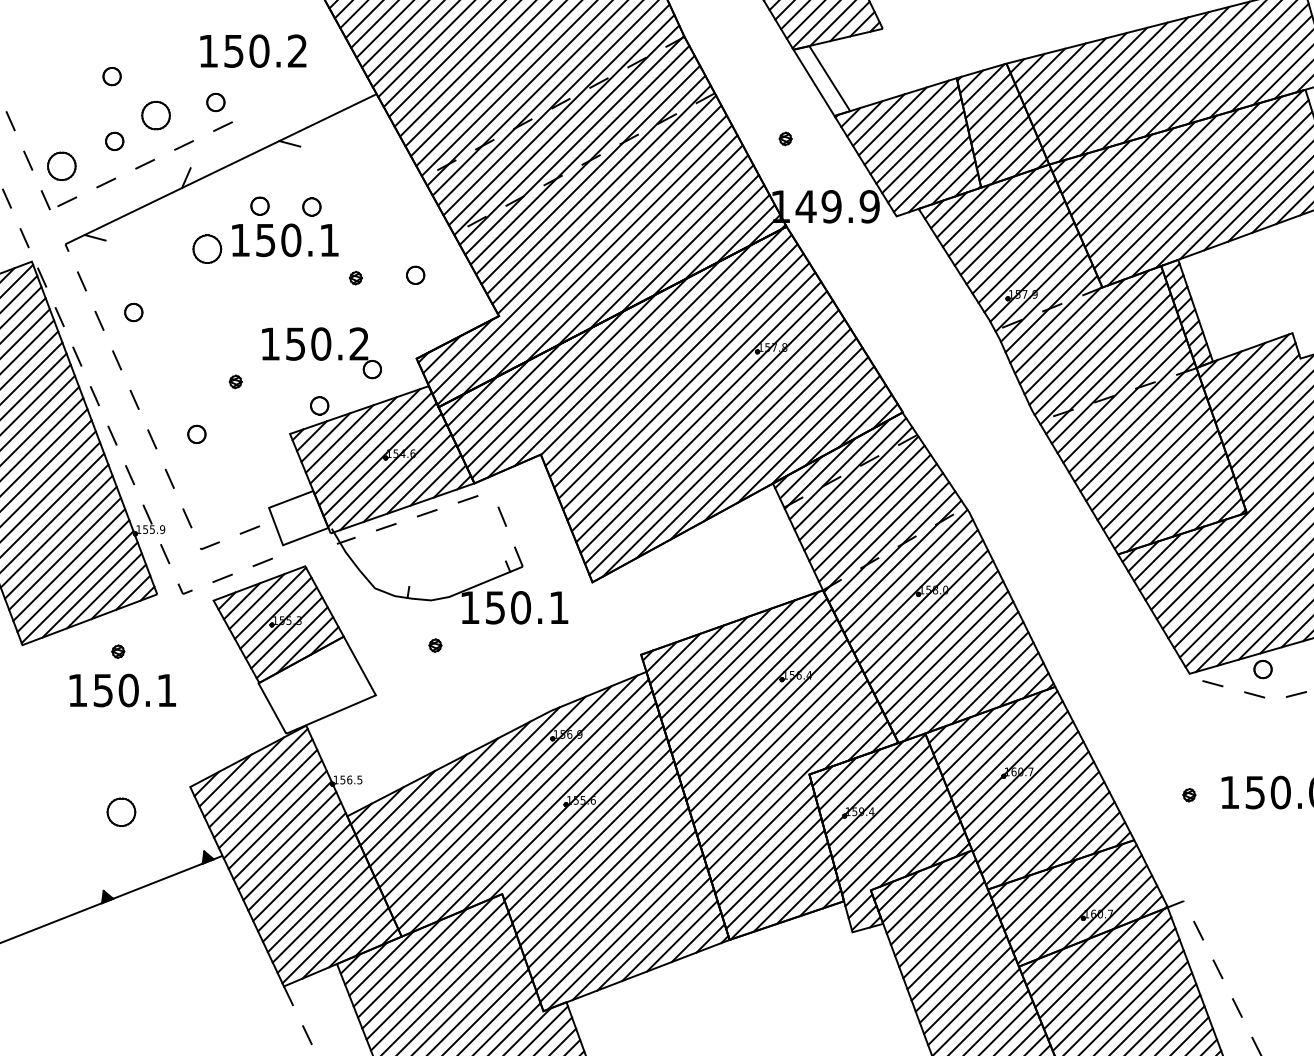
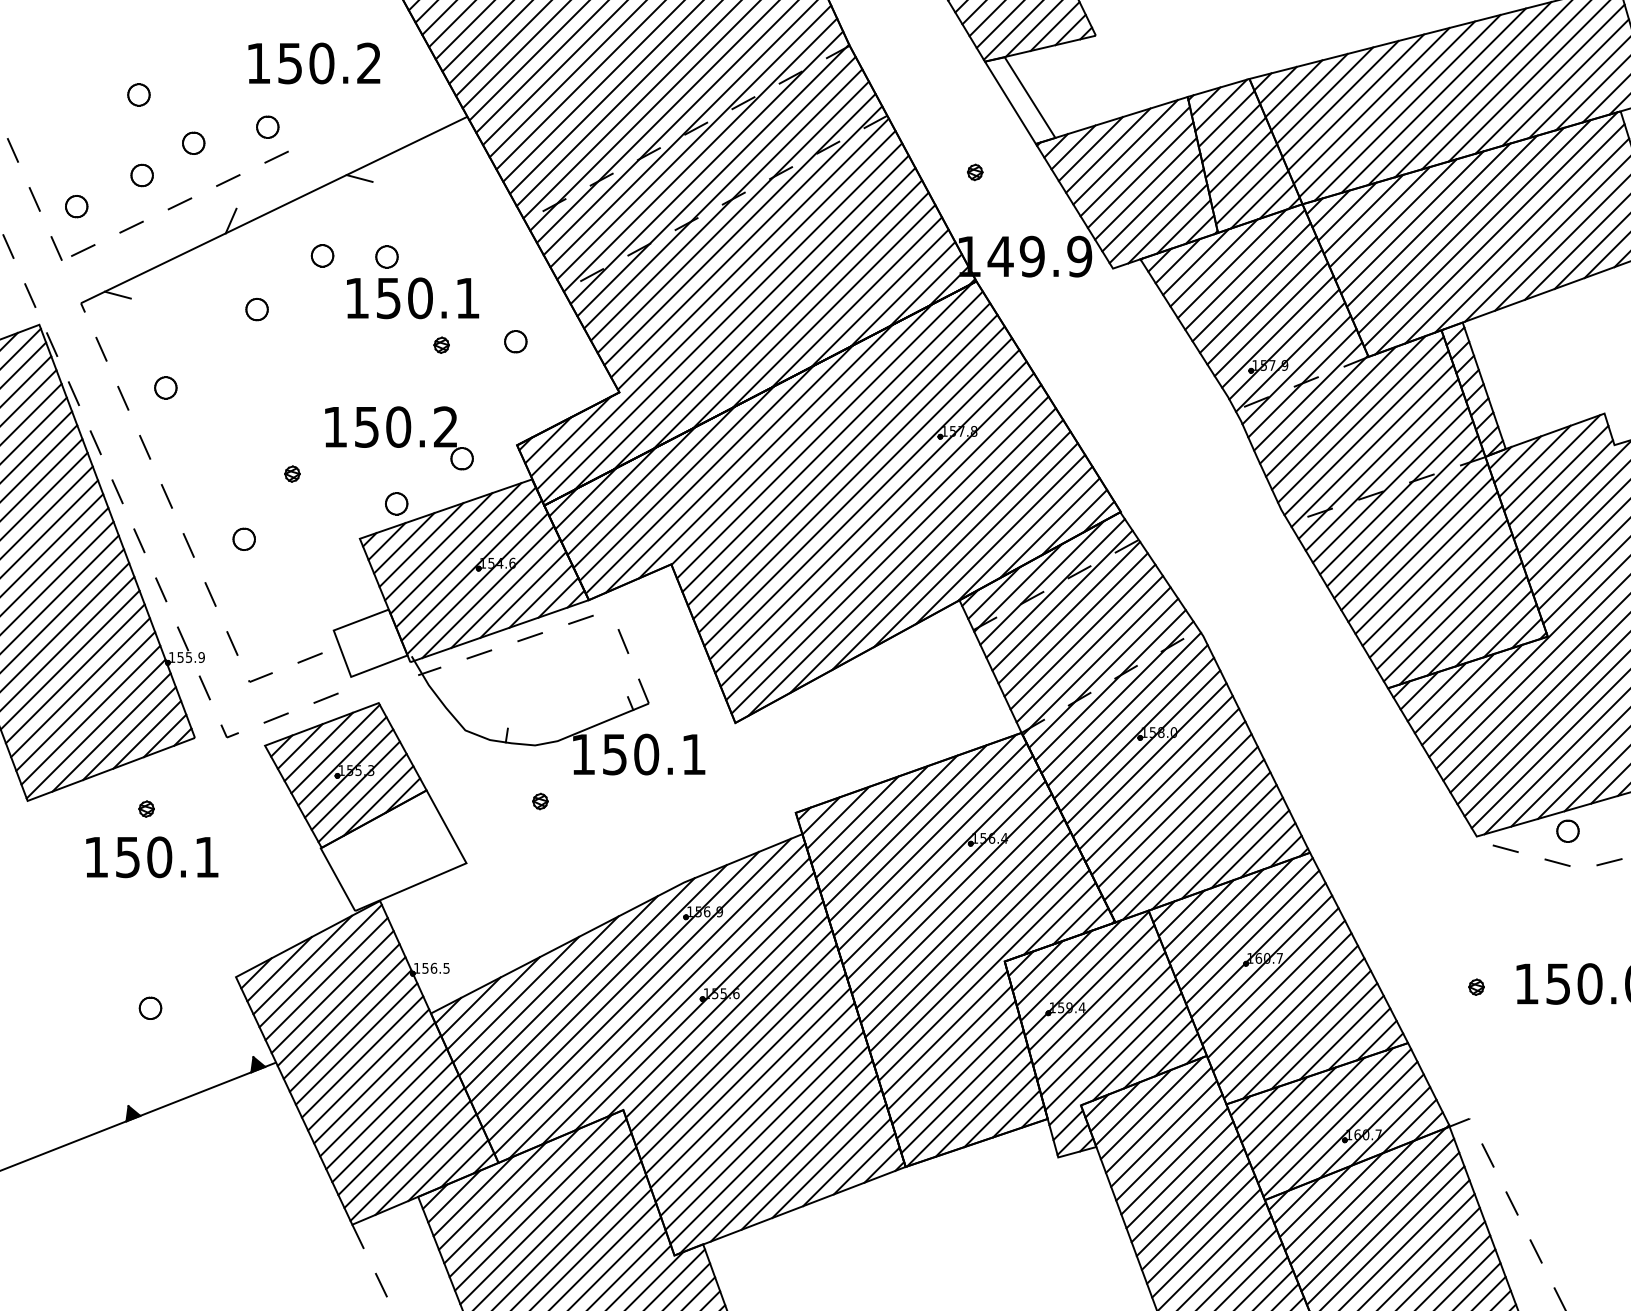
part: (156, 114) -> (193, 142), size x0.62
part: (61, 166) -> (76, 206), size x0.62
text: (285, 240) -> (413, 298), moved
part: (206, 249) -> (256, 309), size x0.62
part: (121, 811) -> (150, 1007), size x0.62

